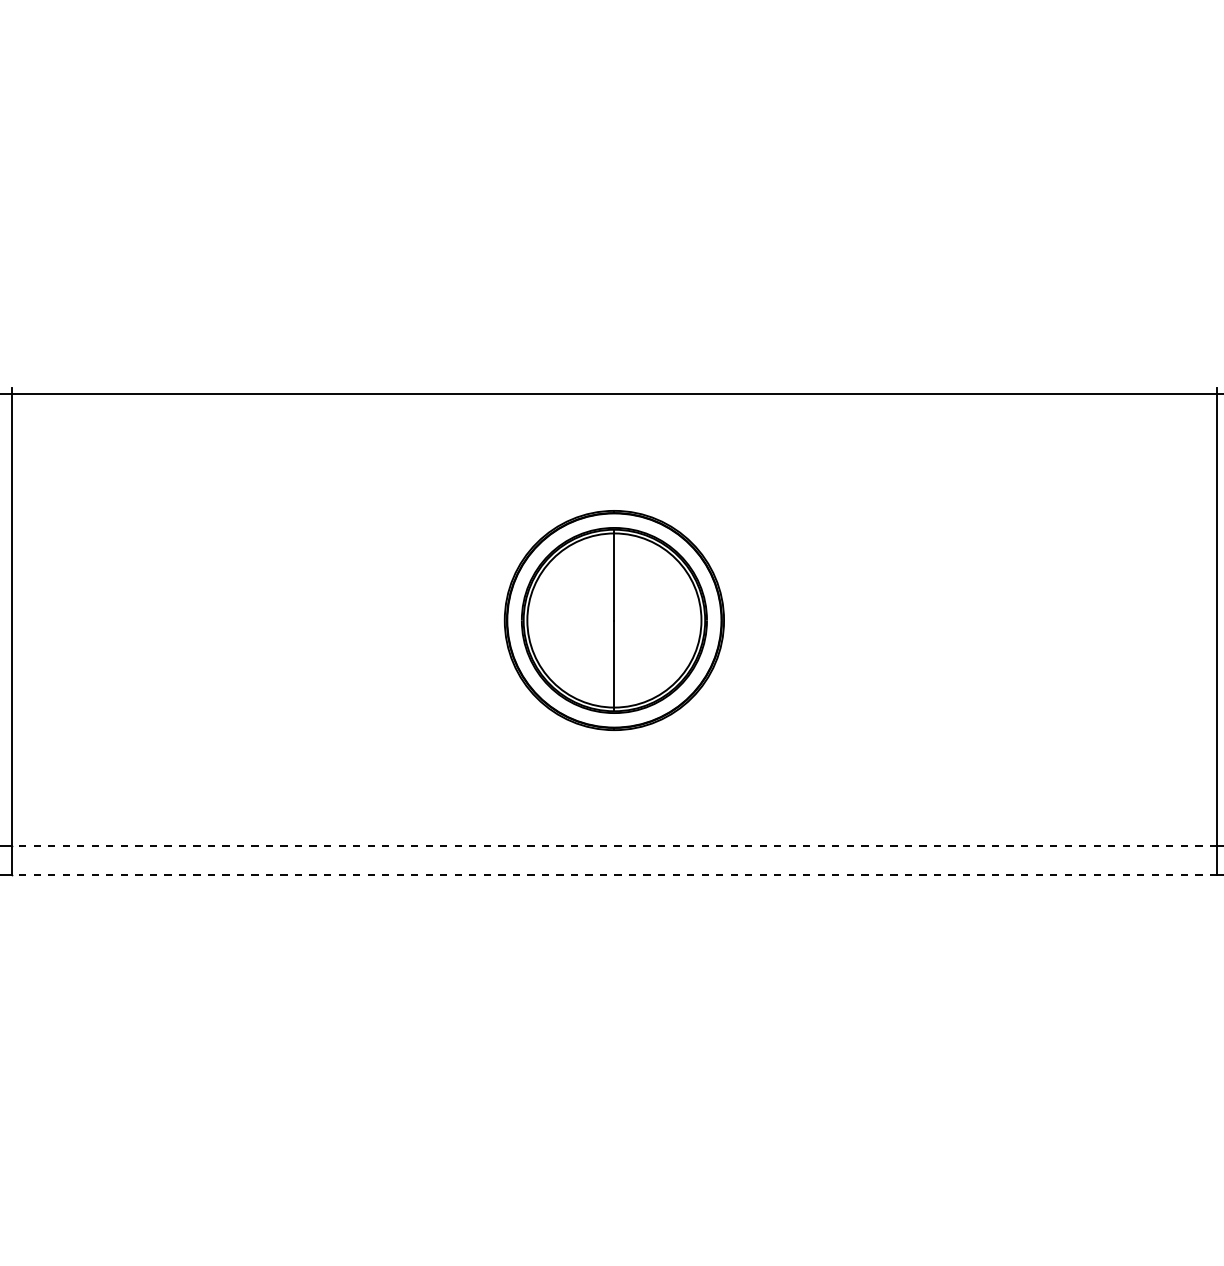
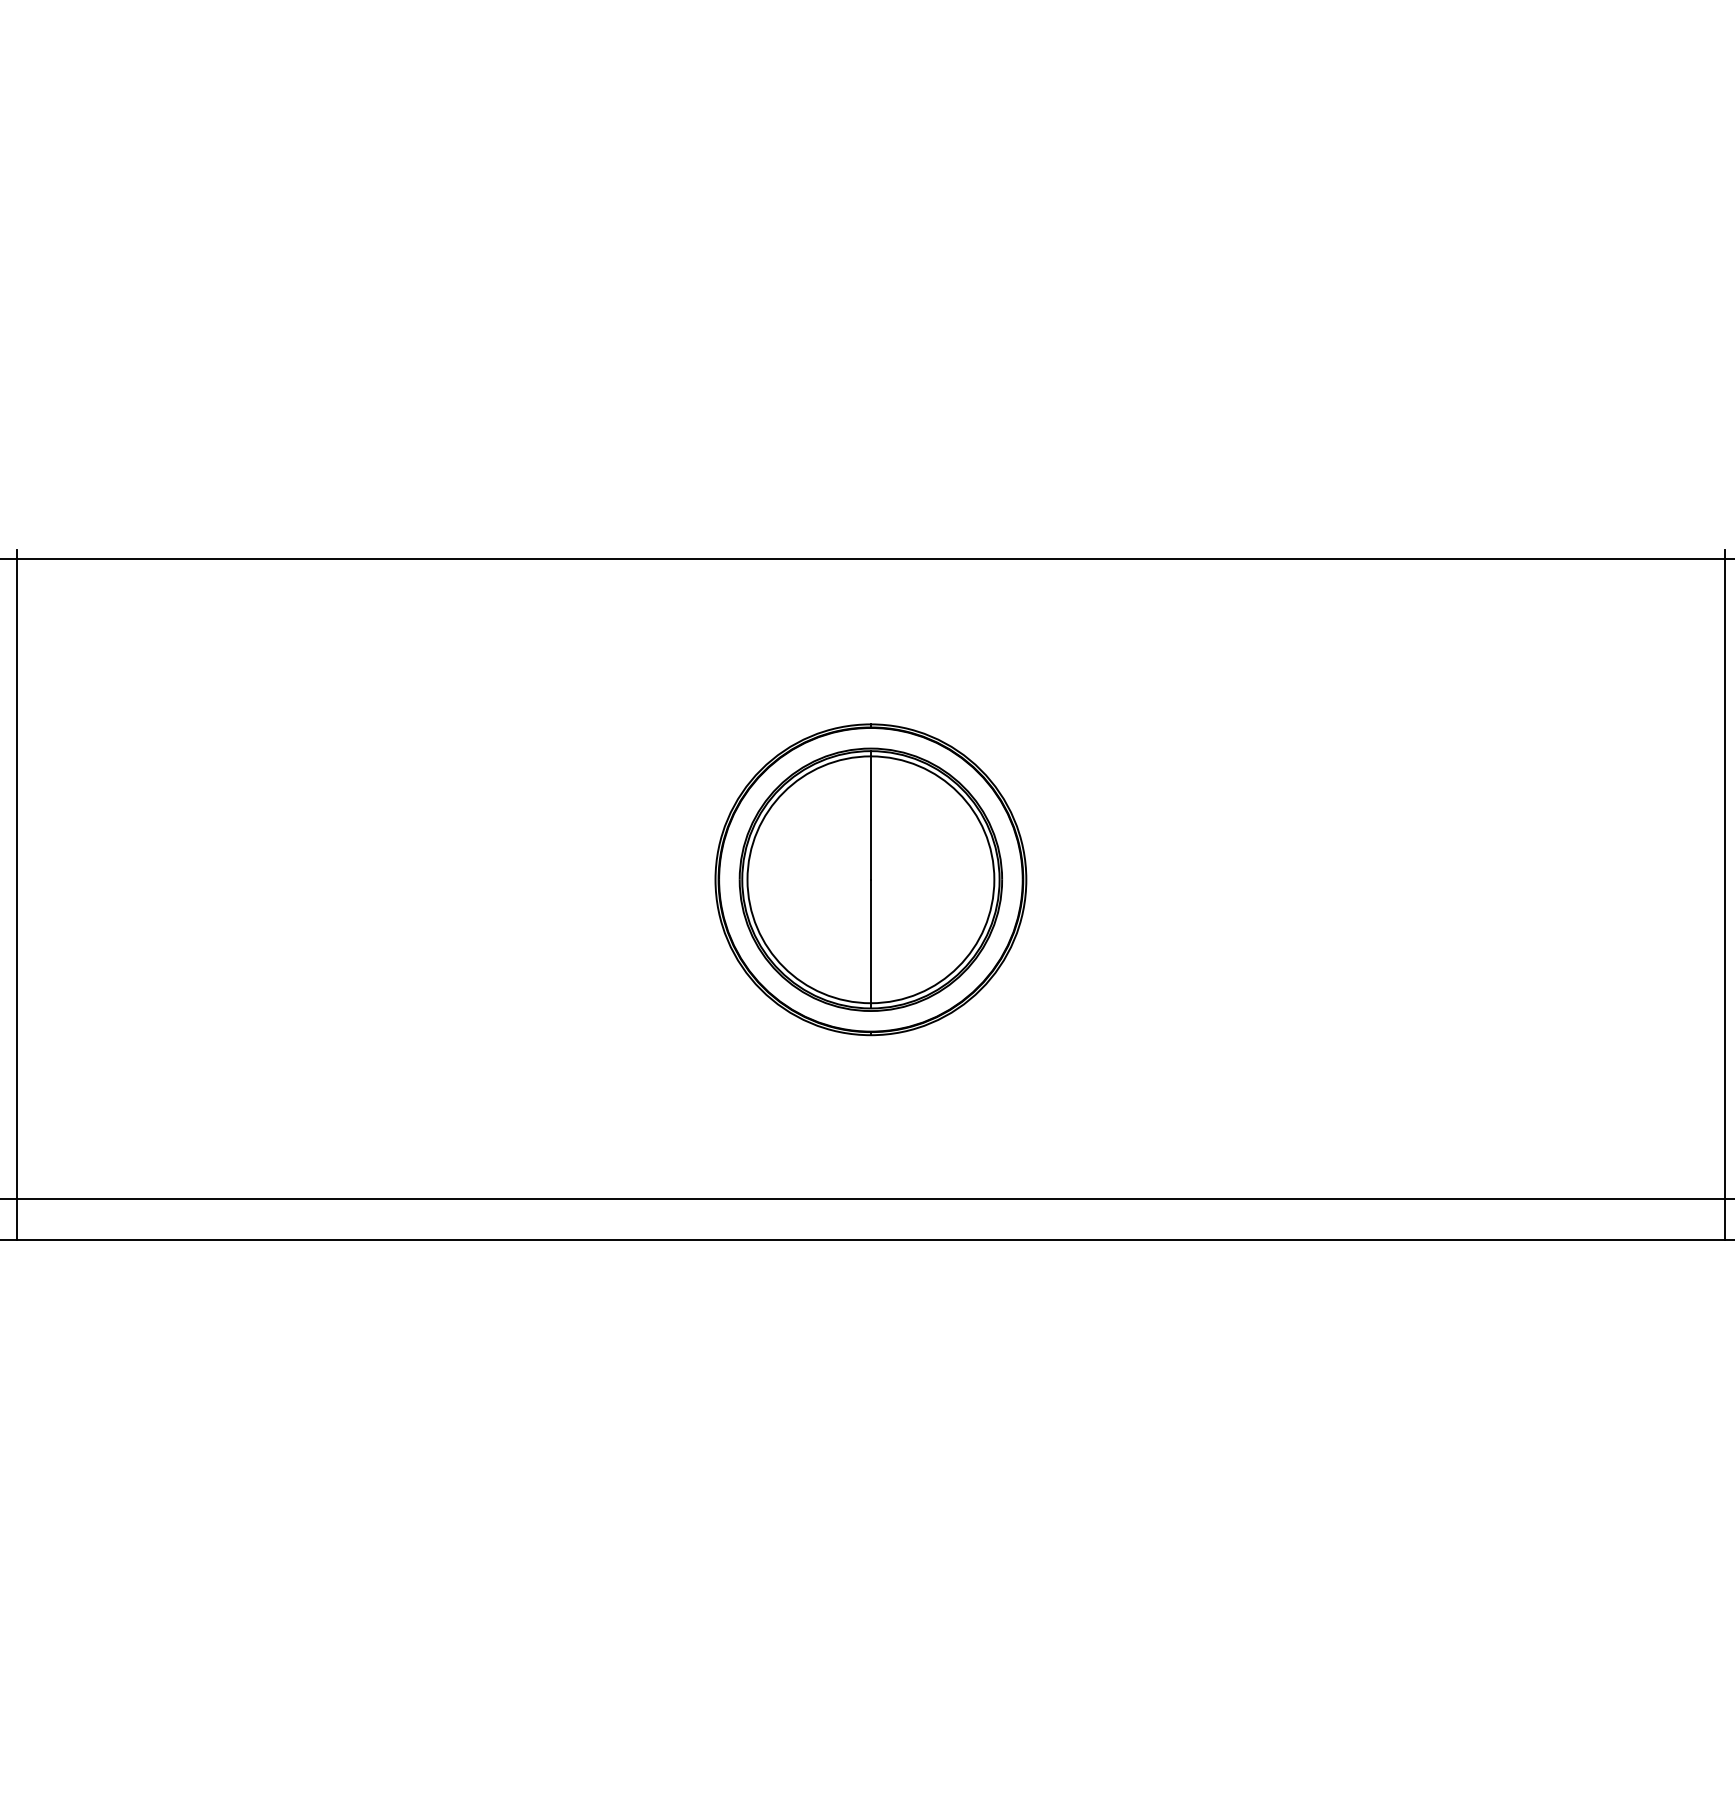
line: (614, 845) -> (871, 1198), dashed -> solid
line: (614, 874) -> (871, 1239), dashed -> solid

